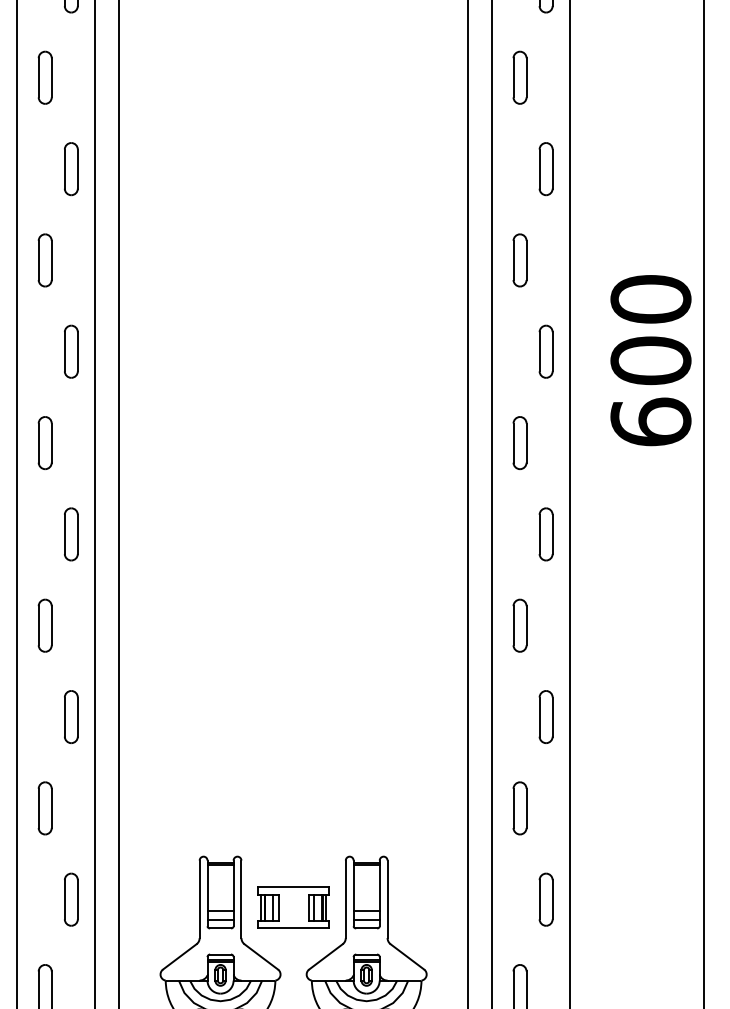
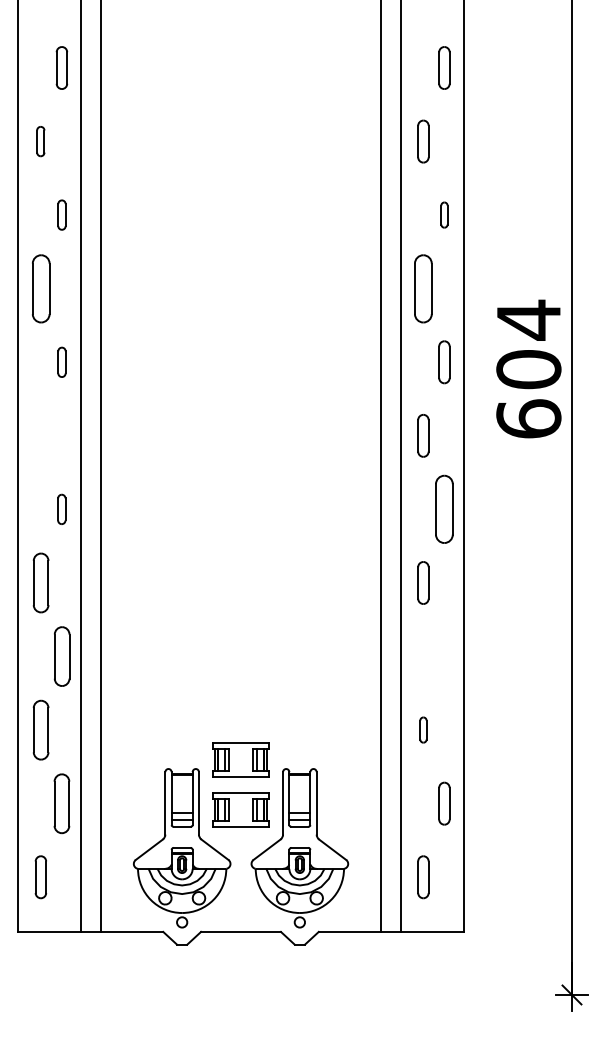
part: (44, 77) -> (40, 141), size x0.7
part: (70, 168) -> (61, 214), size x0.7
part: (546, 168) -> (444, 214), size x0.6
part: (44, 260) -> (40, 288), size x1.6
part: (520, 260) -> (423, 288), size x1.6
text: (650, 298) -> (528, 319), 600 -> 604
part: (70, 352) -> (61, 362), size x0.7
part: (44, 442) -> (40, 435), removed
part: (70, 534) -> (61, 509), size x0.7
part: (546, 534) -> (444, 509), size x1.6
part: (44, 625) -> (40, 582), size x1.4
part: (70, 716) -> (61, 656), size x1.4
part: (546, 716) -> (444, 656), removed
part: (44, 807) -> (40, 729), size x1.4
part: (520, 807) -> (423, 729), size x0.6
part: (292, 844) -> (240, 759), added
part: (70, 899) -> (61, 803), size x1.4

